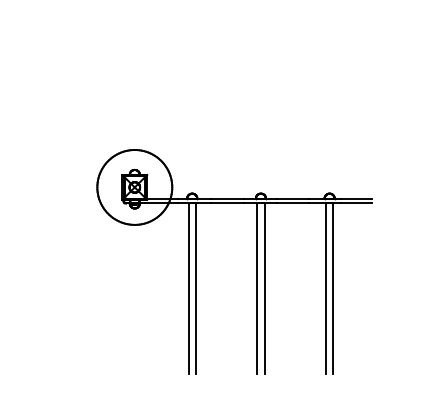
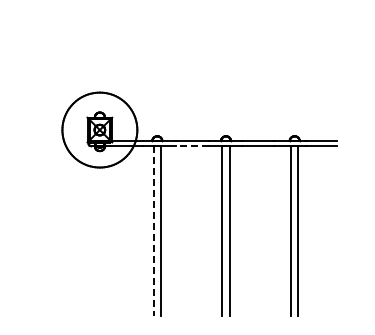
line: (226, 203) -> (191, 146), solid -> dashed
line: (188, 289) -> (153, 232), solid -> dashed

